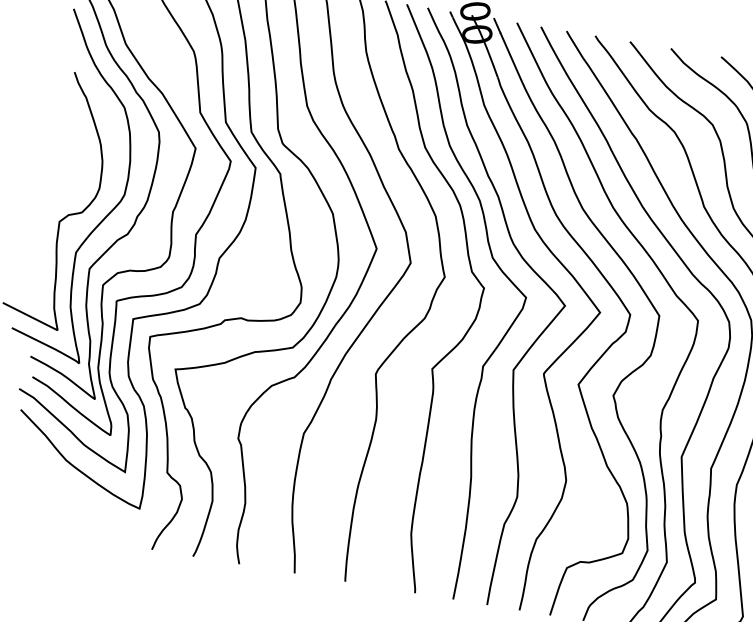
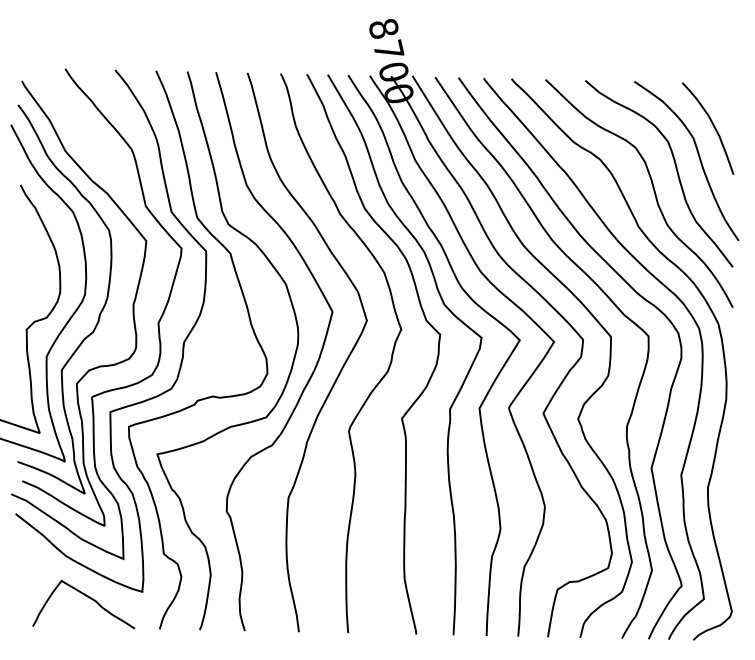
curve: (82, 506) -> (87, 597), added

